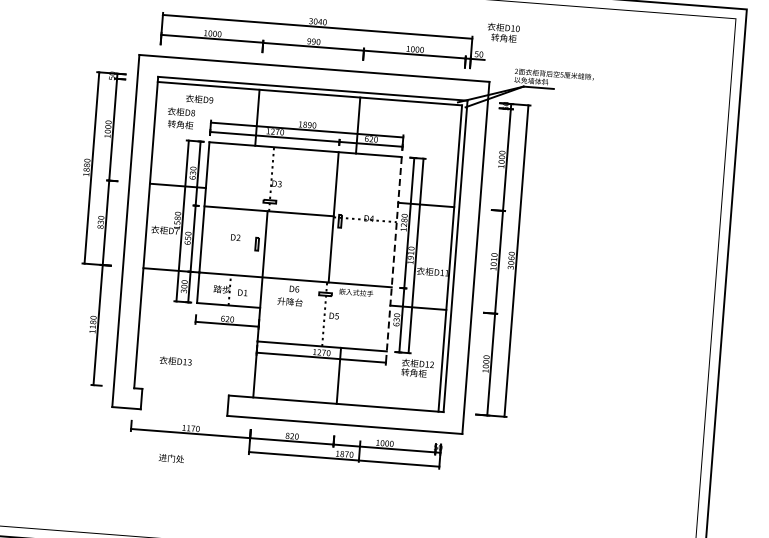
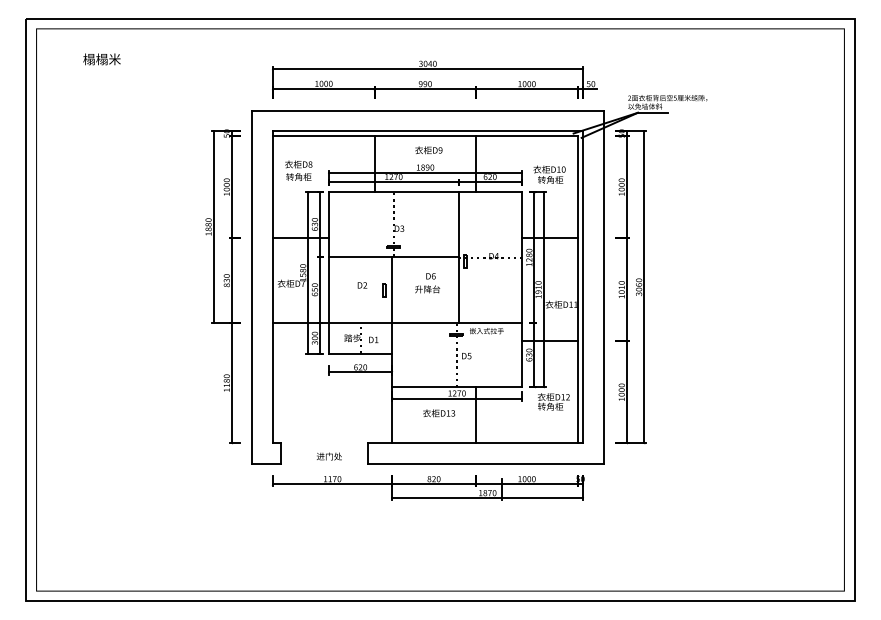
text: (503, 32) -> (549, 174), moved
text: (199, 99) -> (428, 150), moved
line: (393, 254) -> (521, 290), dashed -> solid
text: (290, 296) -> (427, 283), moved
text: (176, 361) -> (439, 413), moved
text: (171, 458) -> (329, 456), moved

